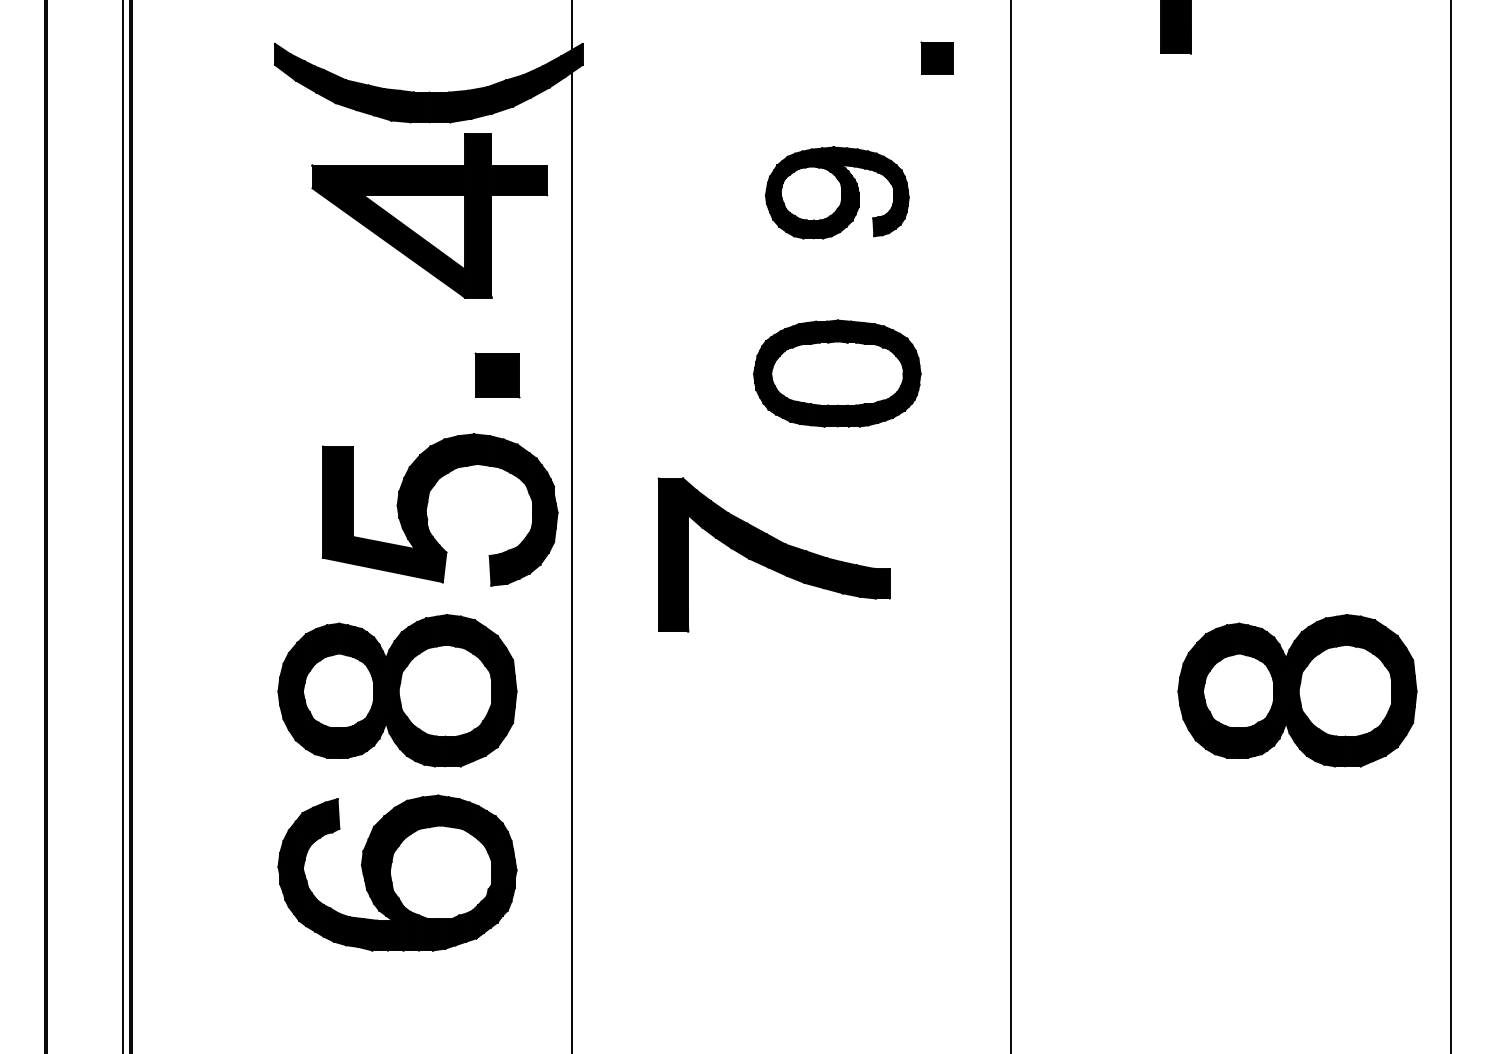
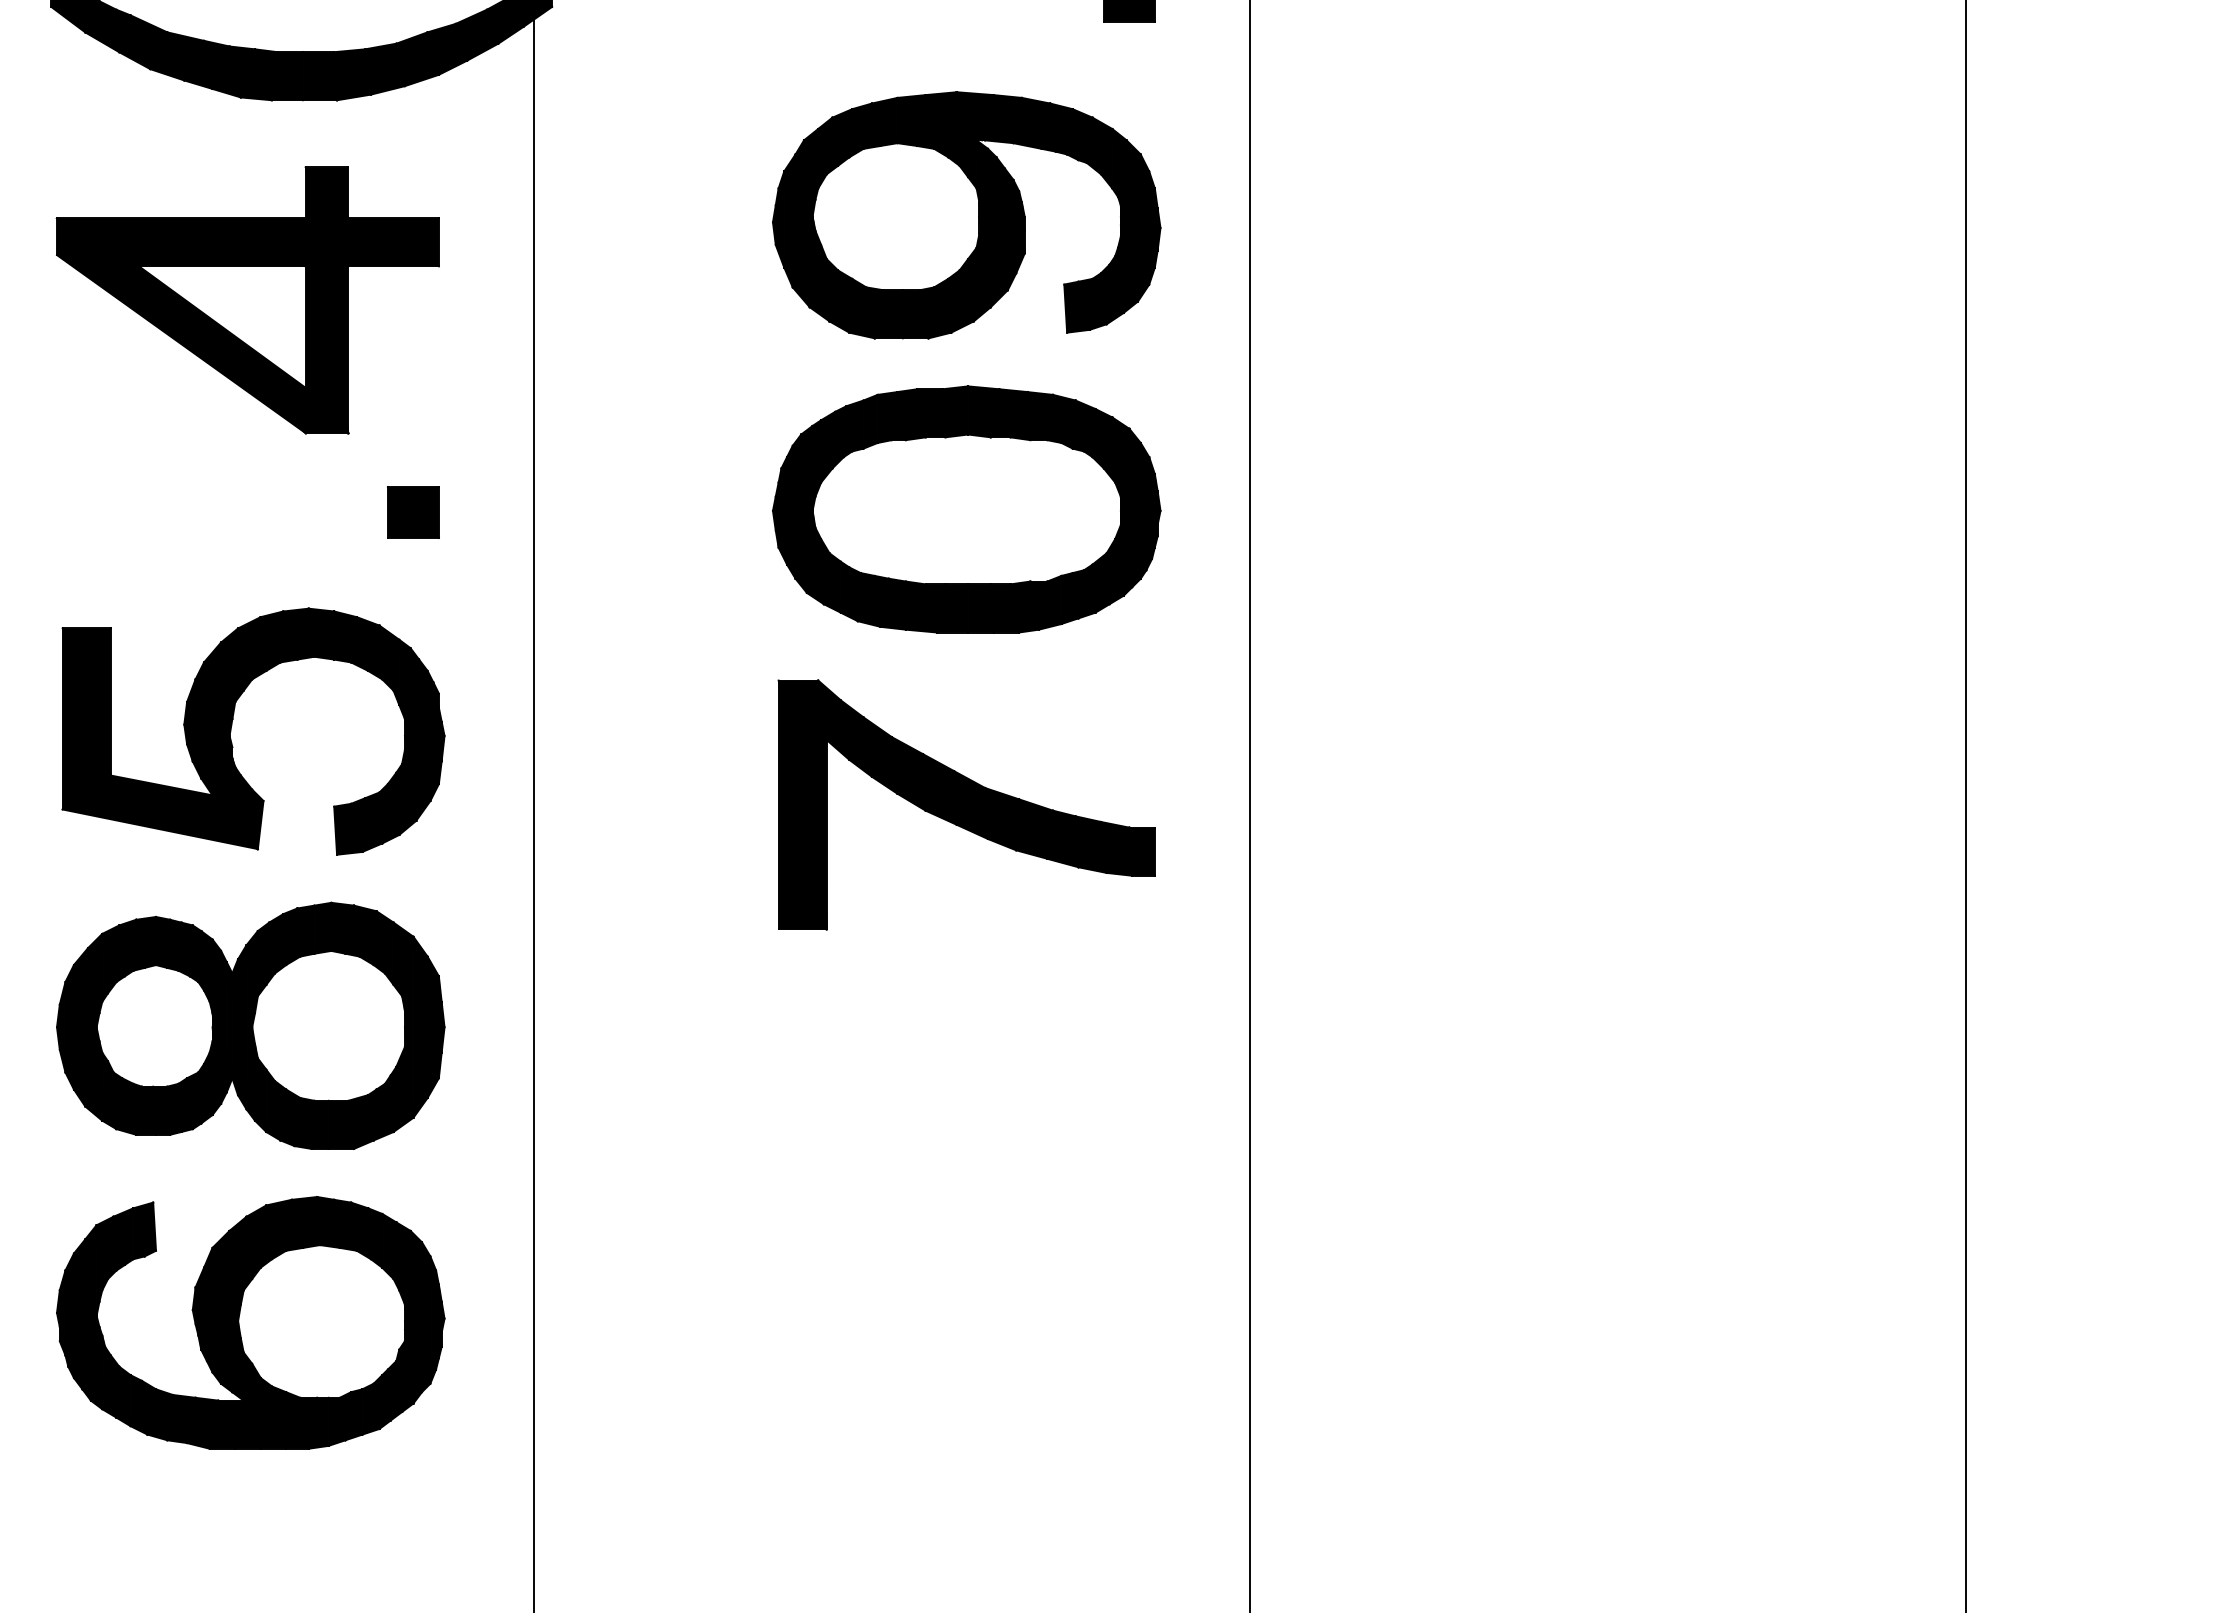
part: (837, 192) -> (967, 214), size x1.67
part: (429, 215) -> (247, 299), moved
part: (837, 373) -> (967, 509), size x1.43
part: (496, 374) -> (411, 511), size x0.71
part: (427, 508) -> (232, 729), moved
part: (773, 554) -> (965, 804), moved
part: (1297, 690) -> (1716, 1025), removed

